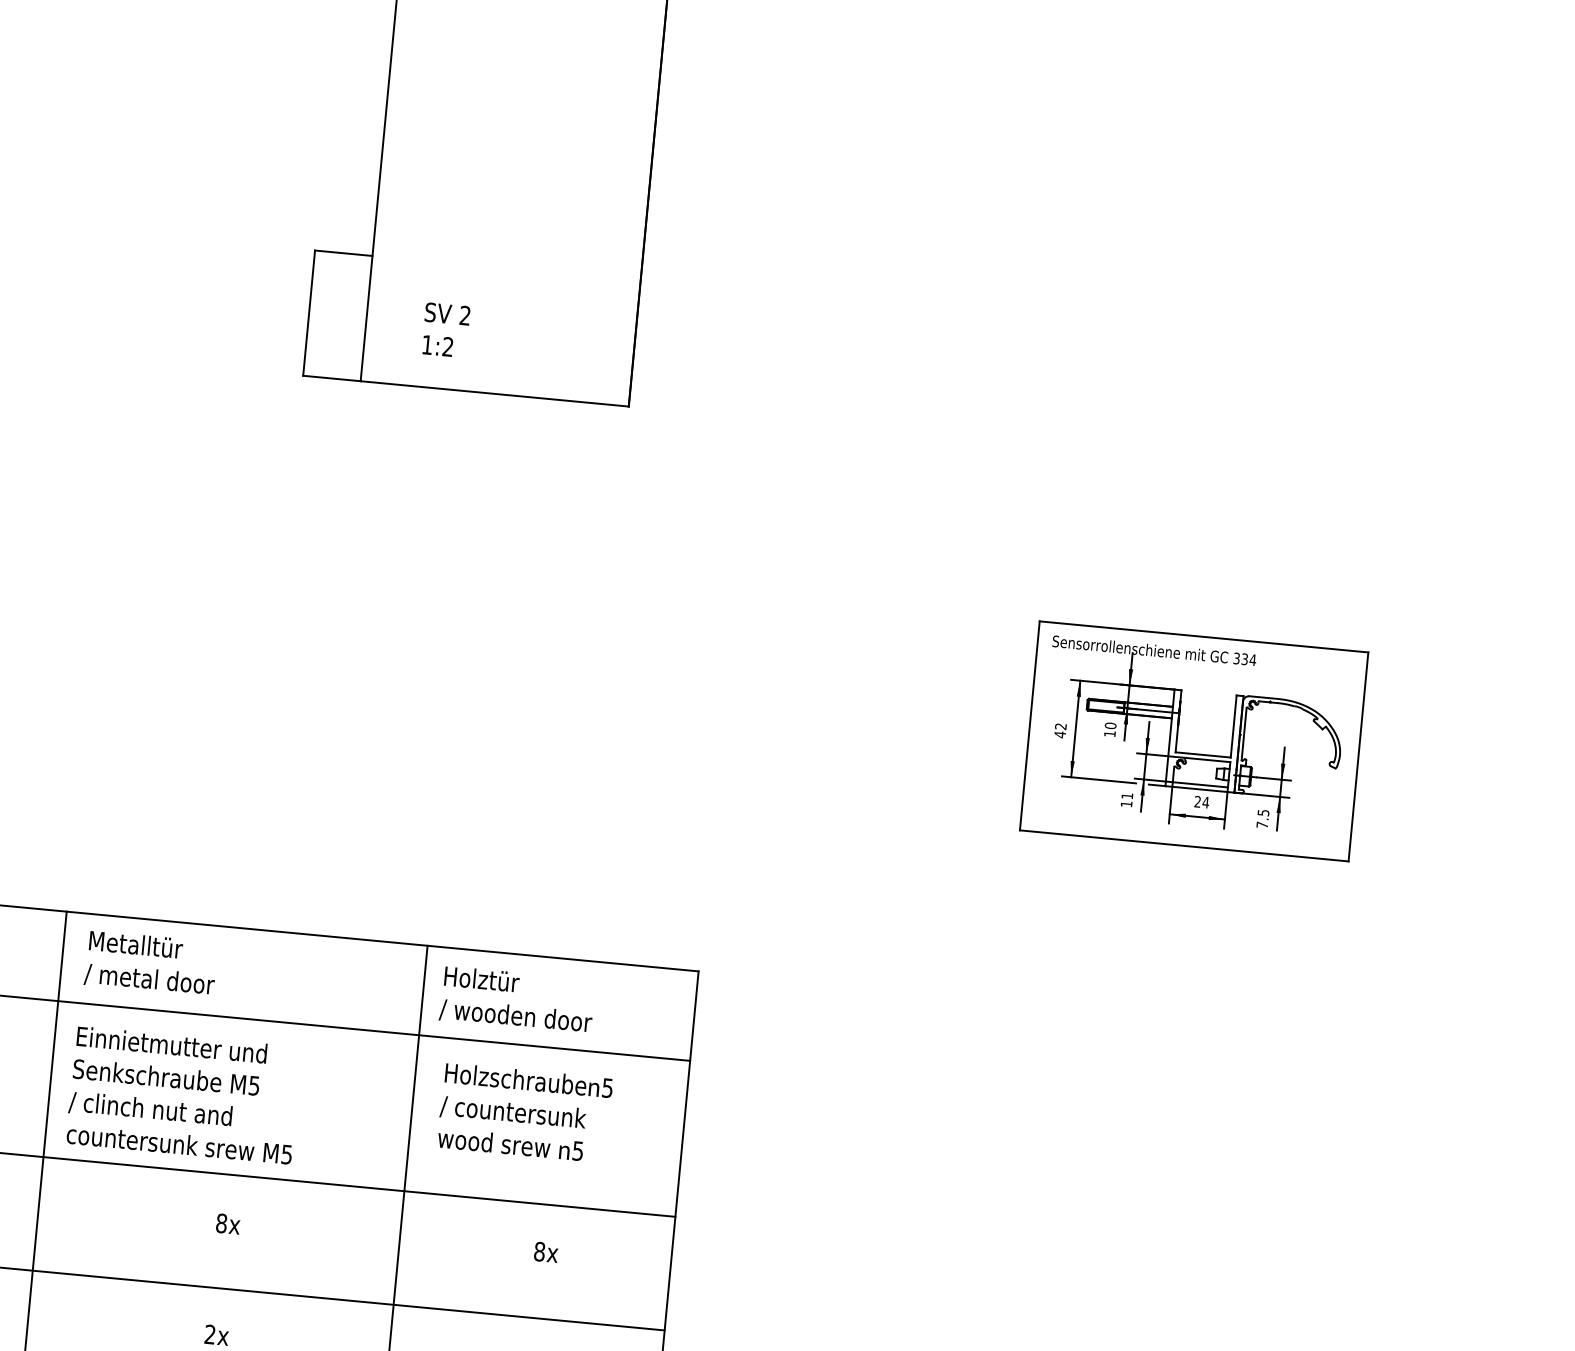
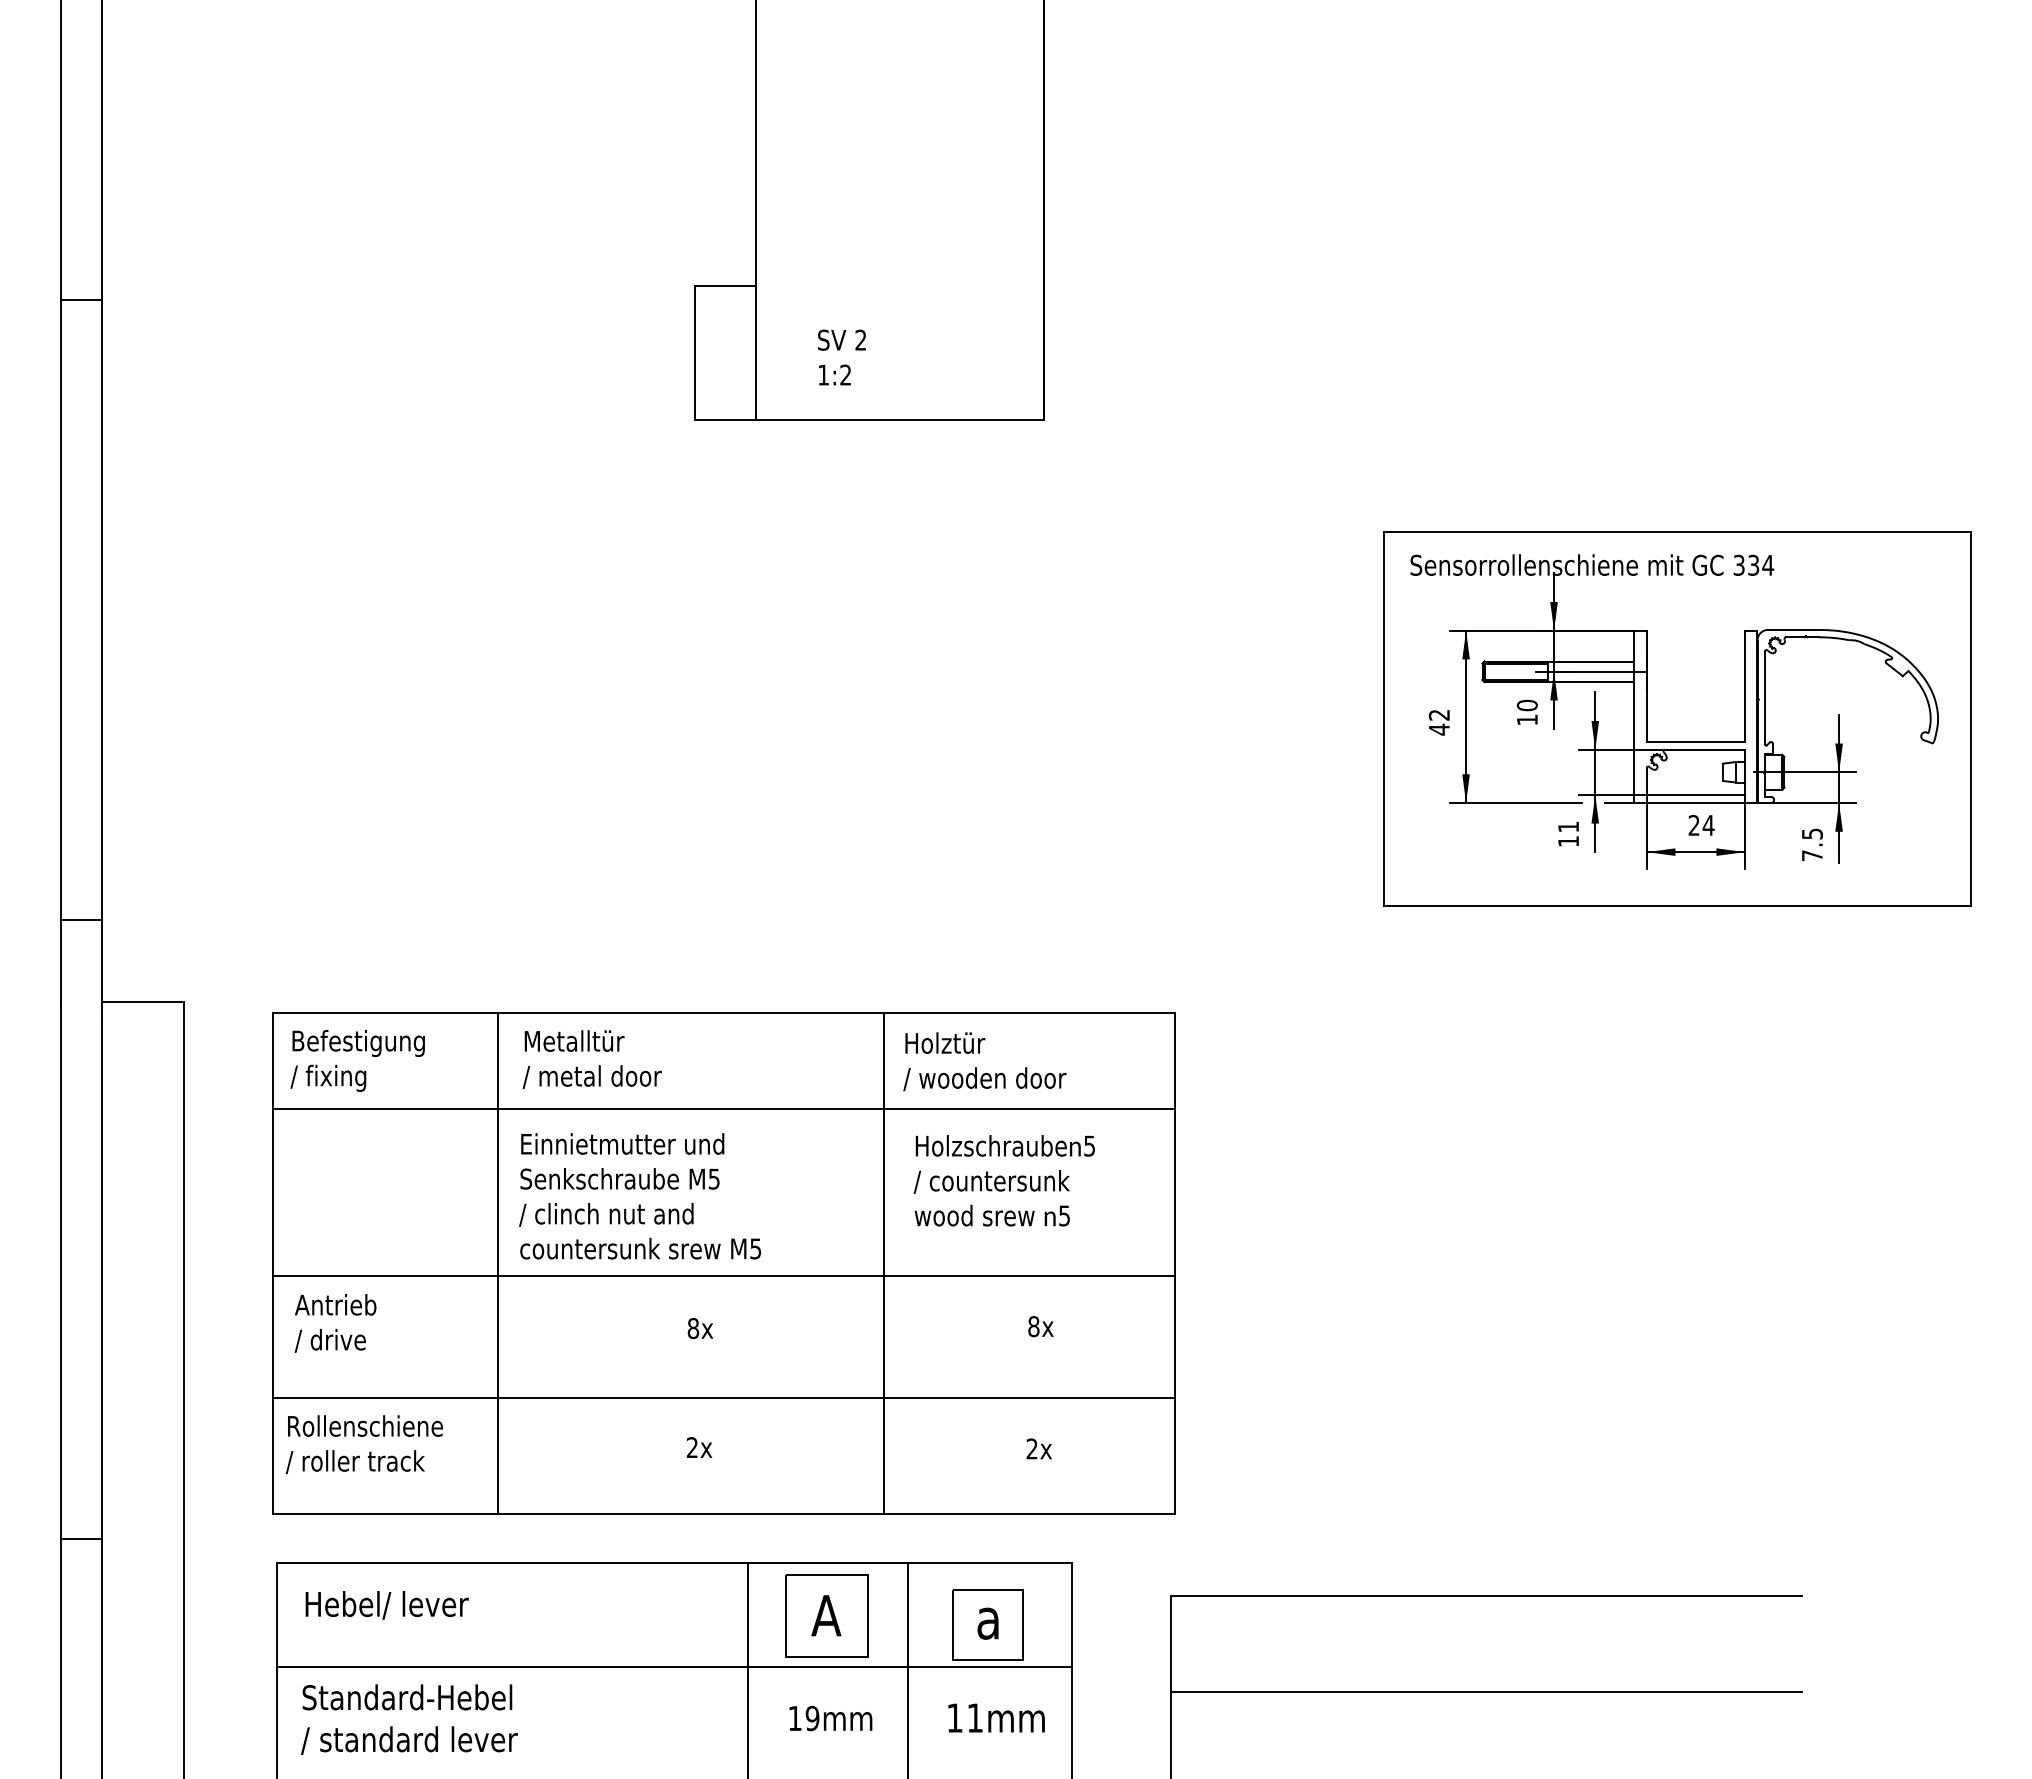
part: (1194, 740) -> (1677, 718), size x1.67

